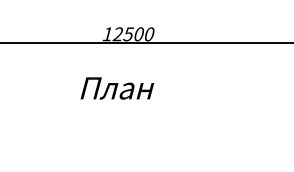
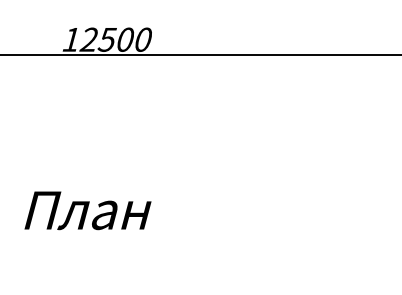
text: (117, 88) -> (88, 210), moved

